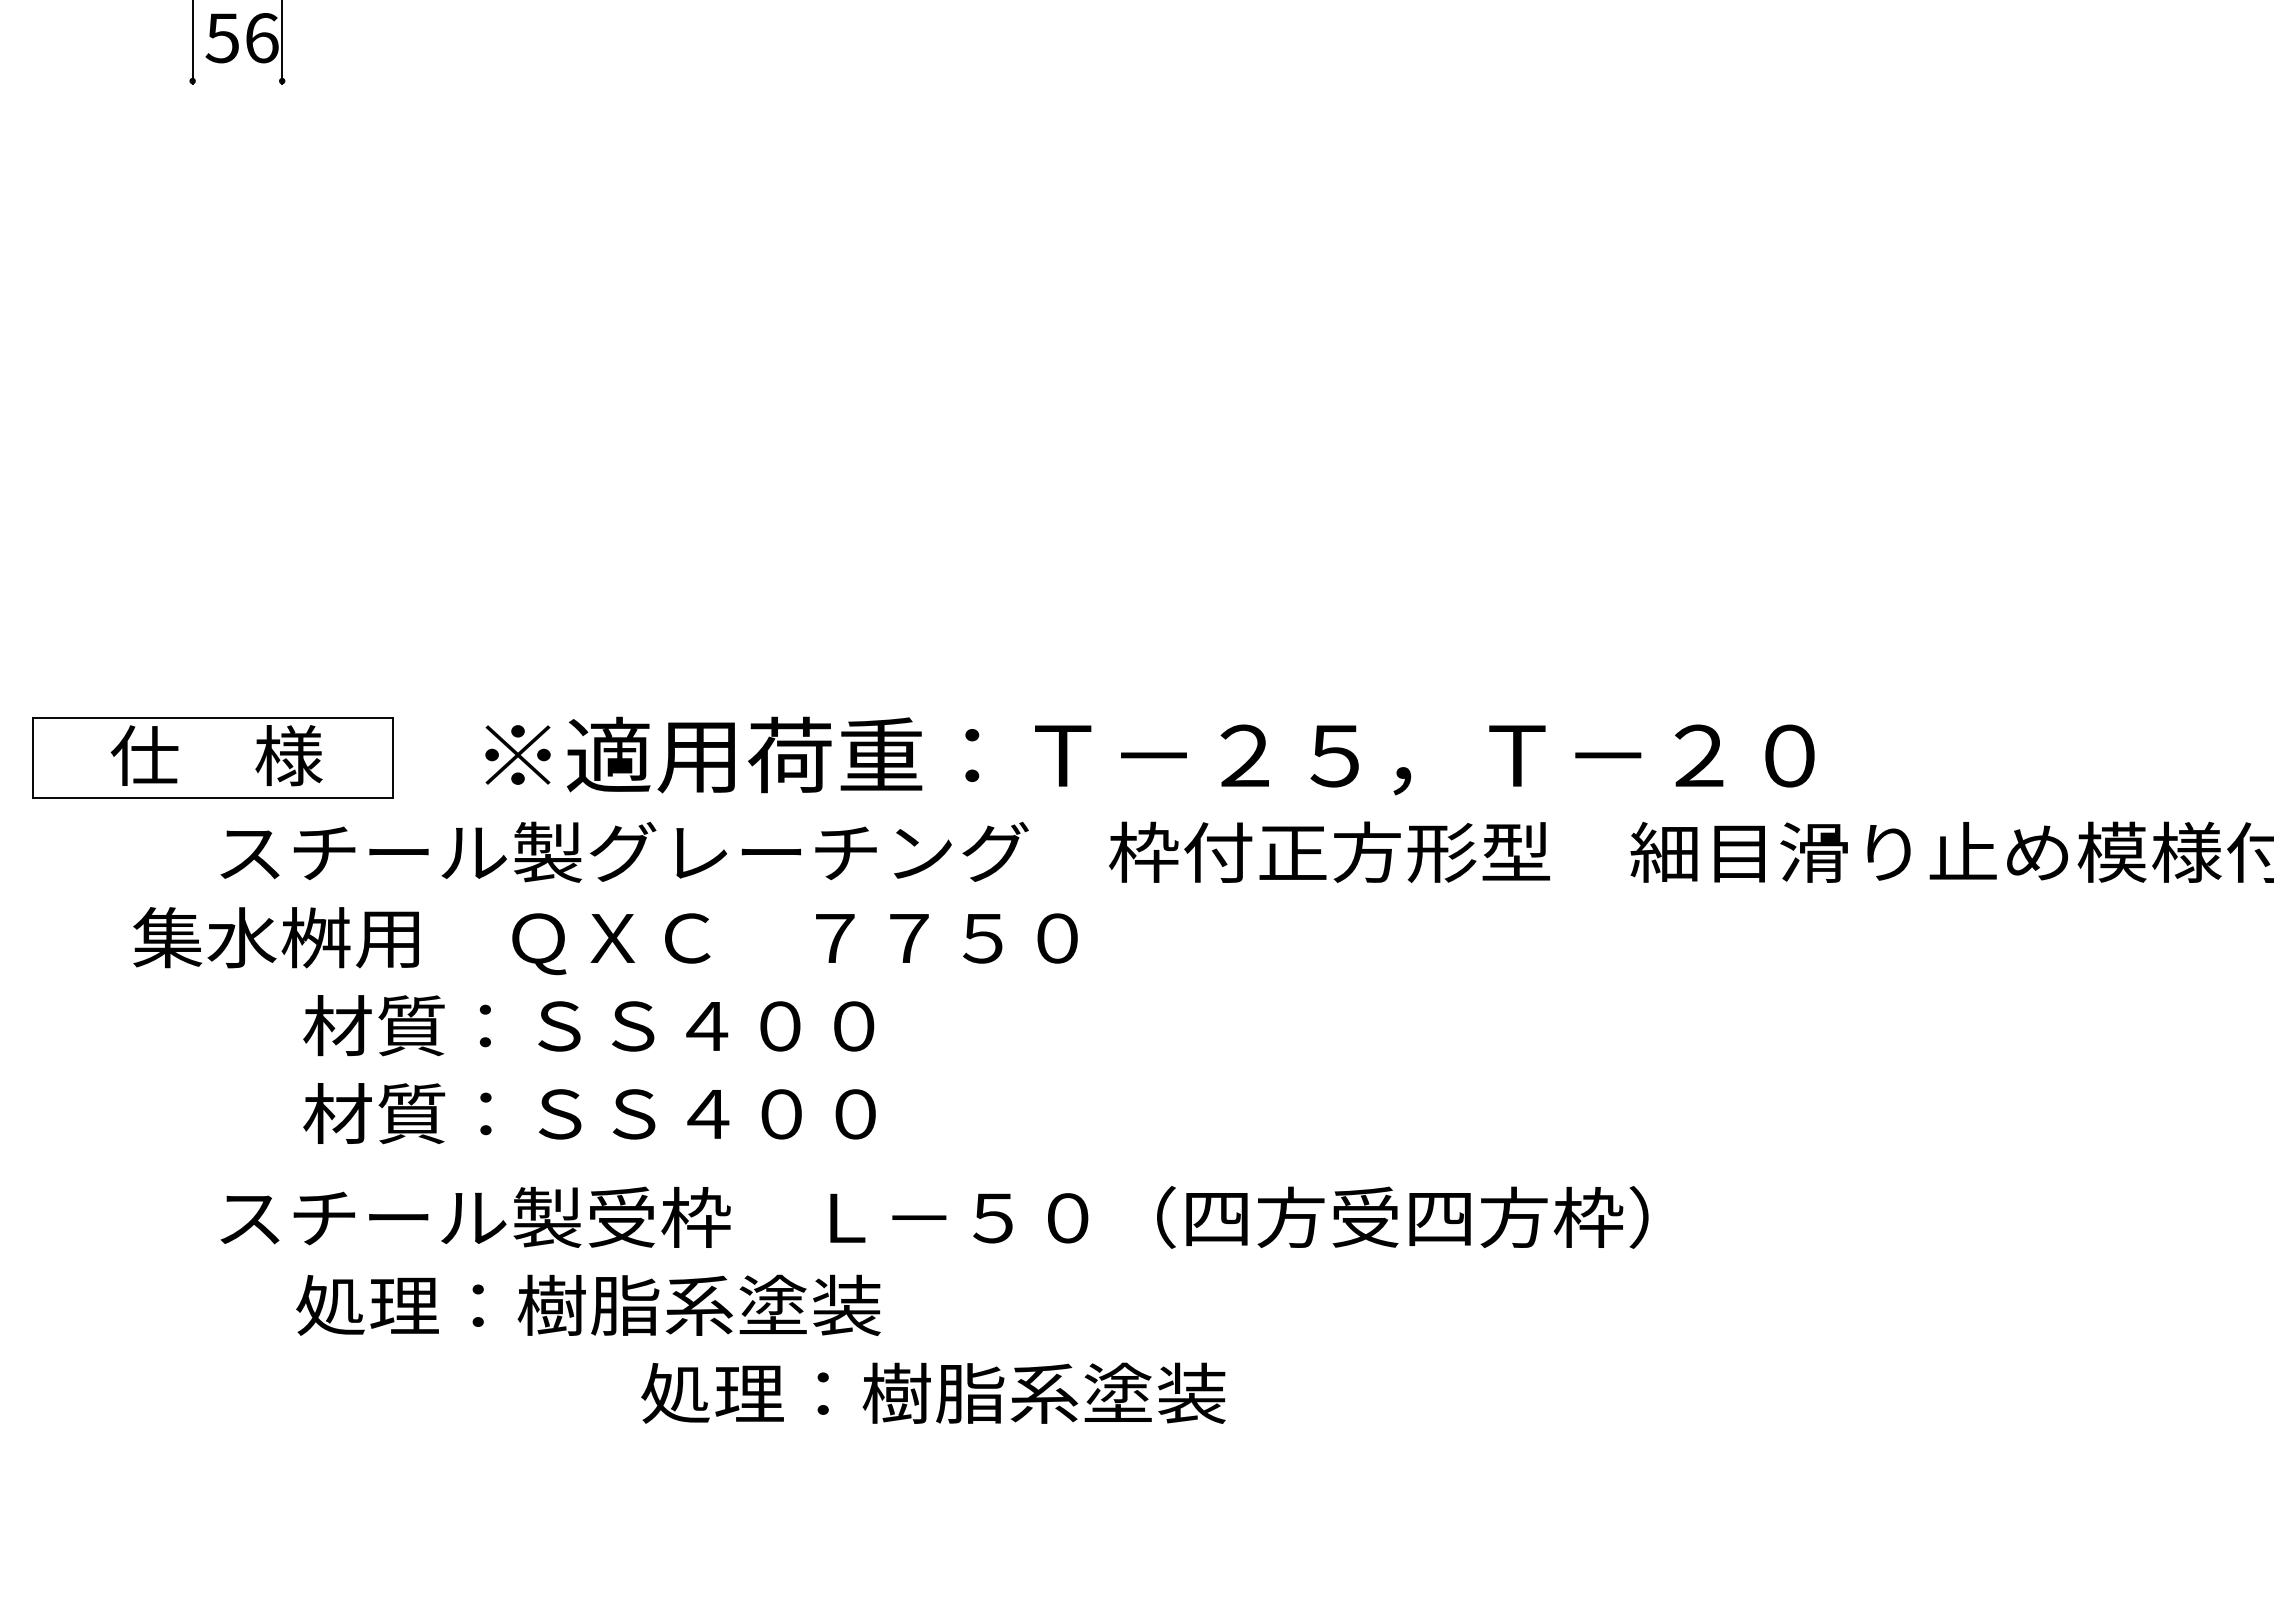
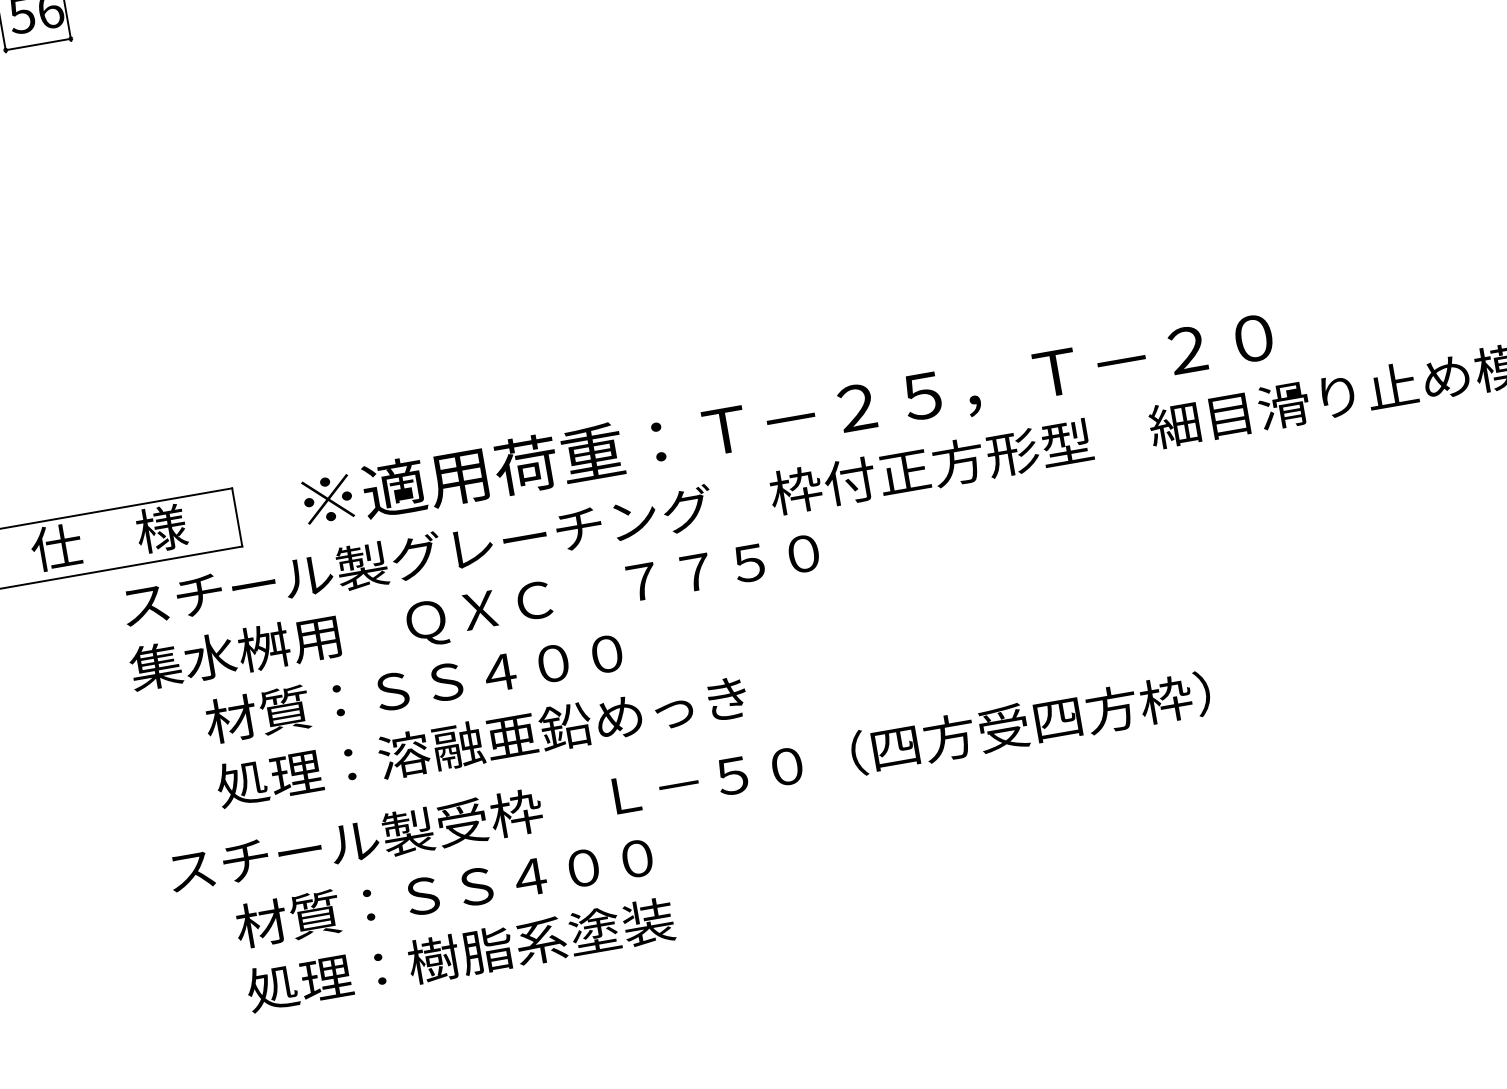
line: (237, 81) -> (38, 44), added
text: (605, 941) -> (475, 613), moved
text: (666, 1113) -> (481, 741), 材質：ＳＳ４００ -> 処理：溶融亜鉛めっき
text: (588, 1305) -> (449, 891), 処理：樹脂系塗装 -> 材質：ＳＳ４００
text: (933, 1392) -> (460, 954), moved

